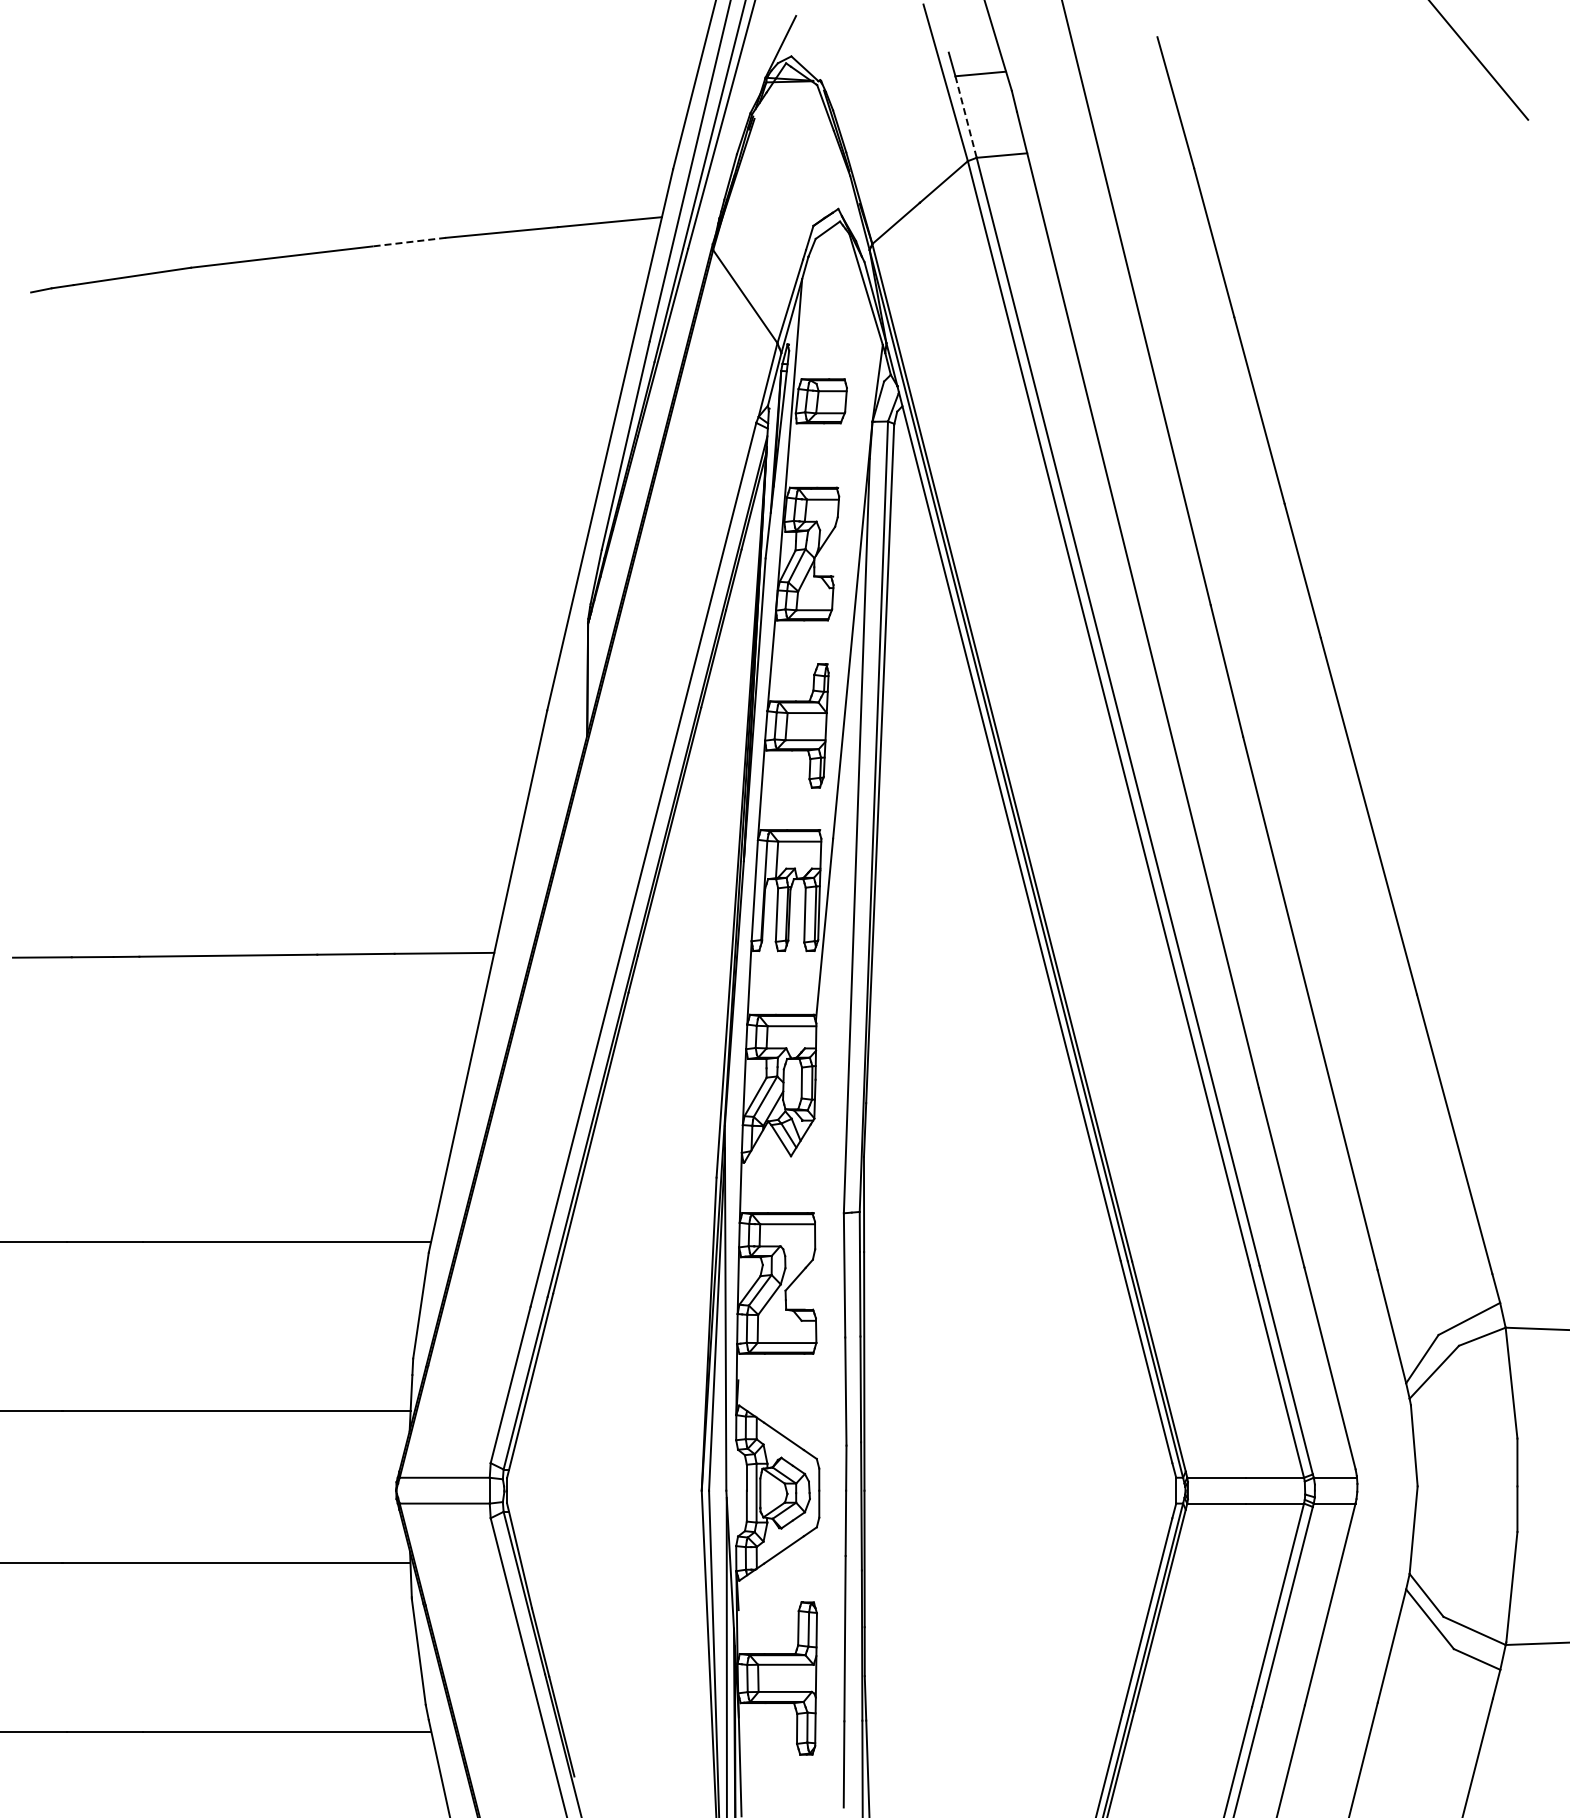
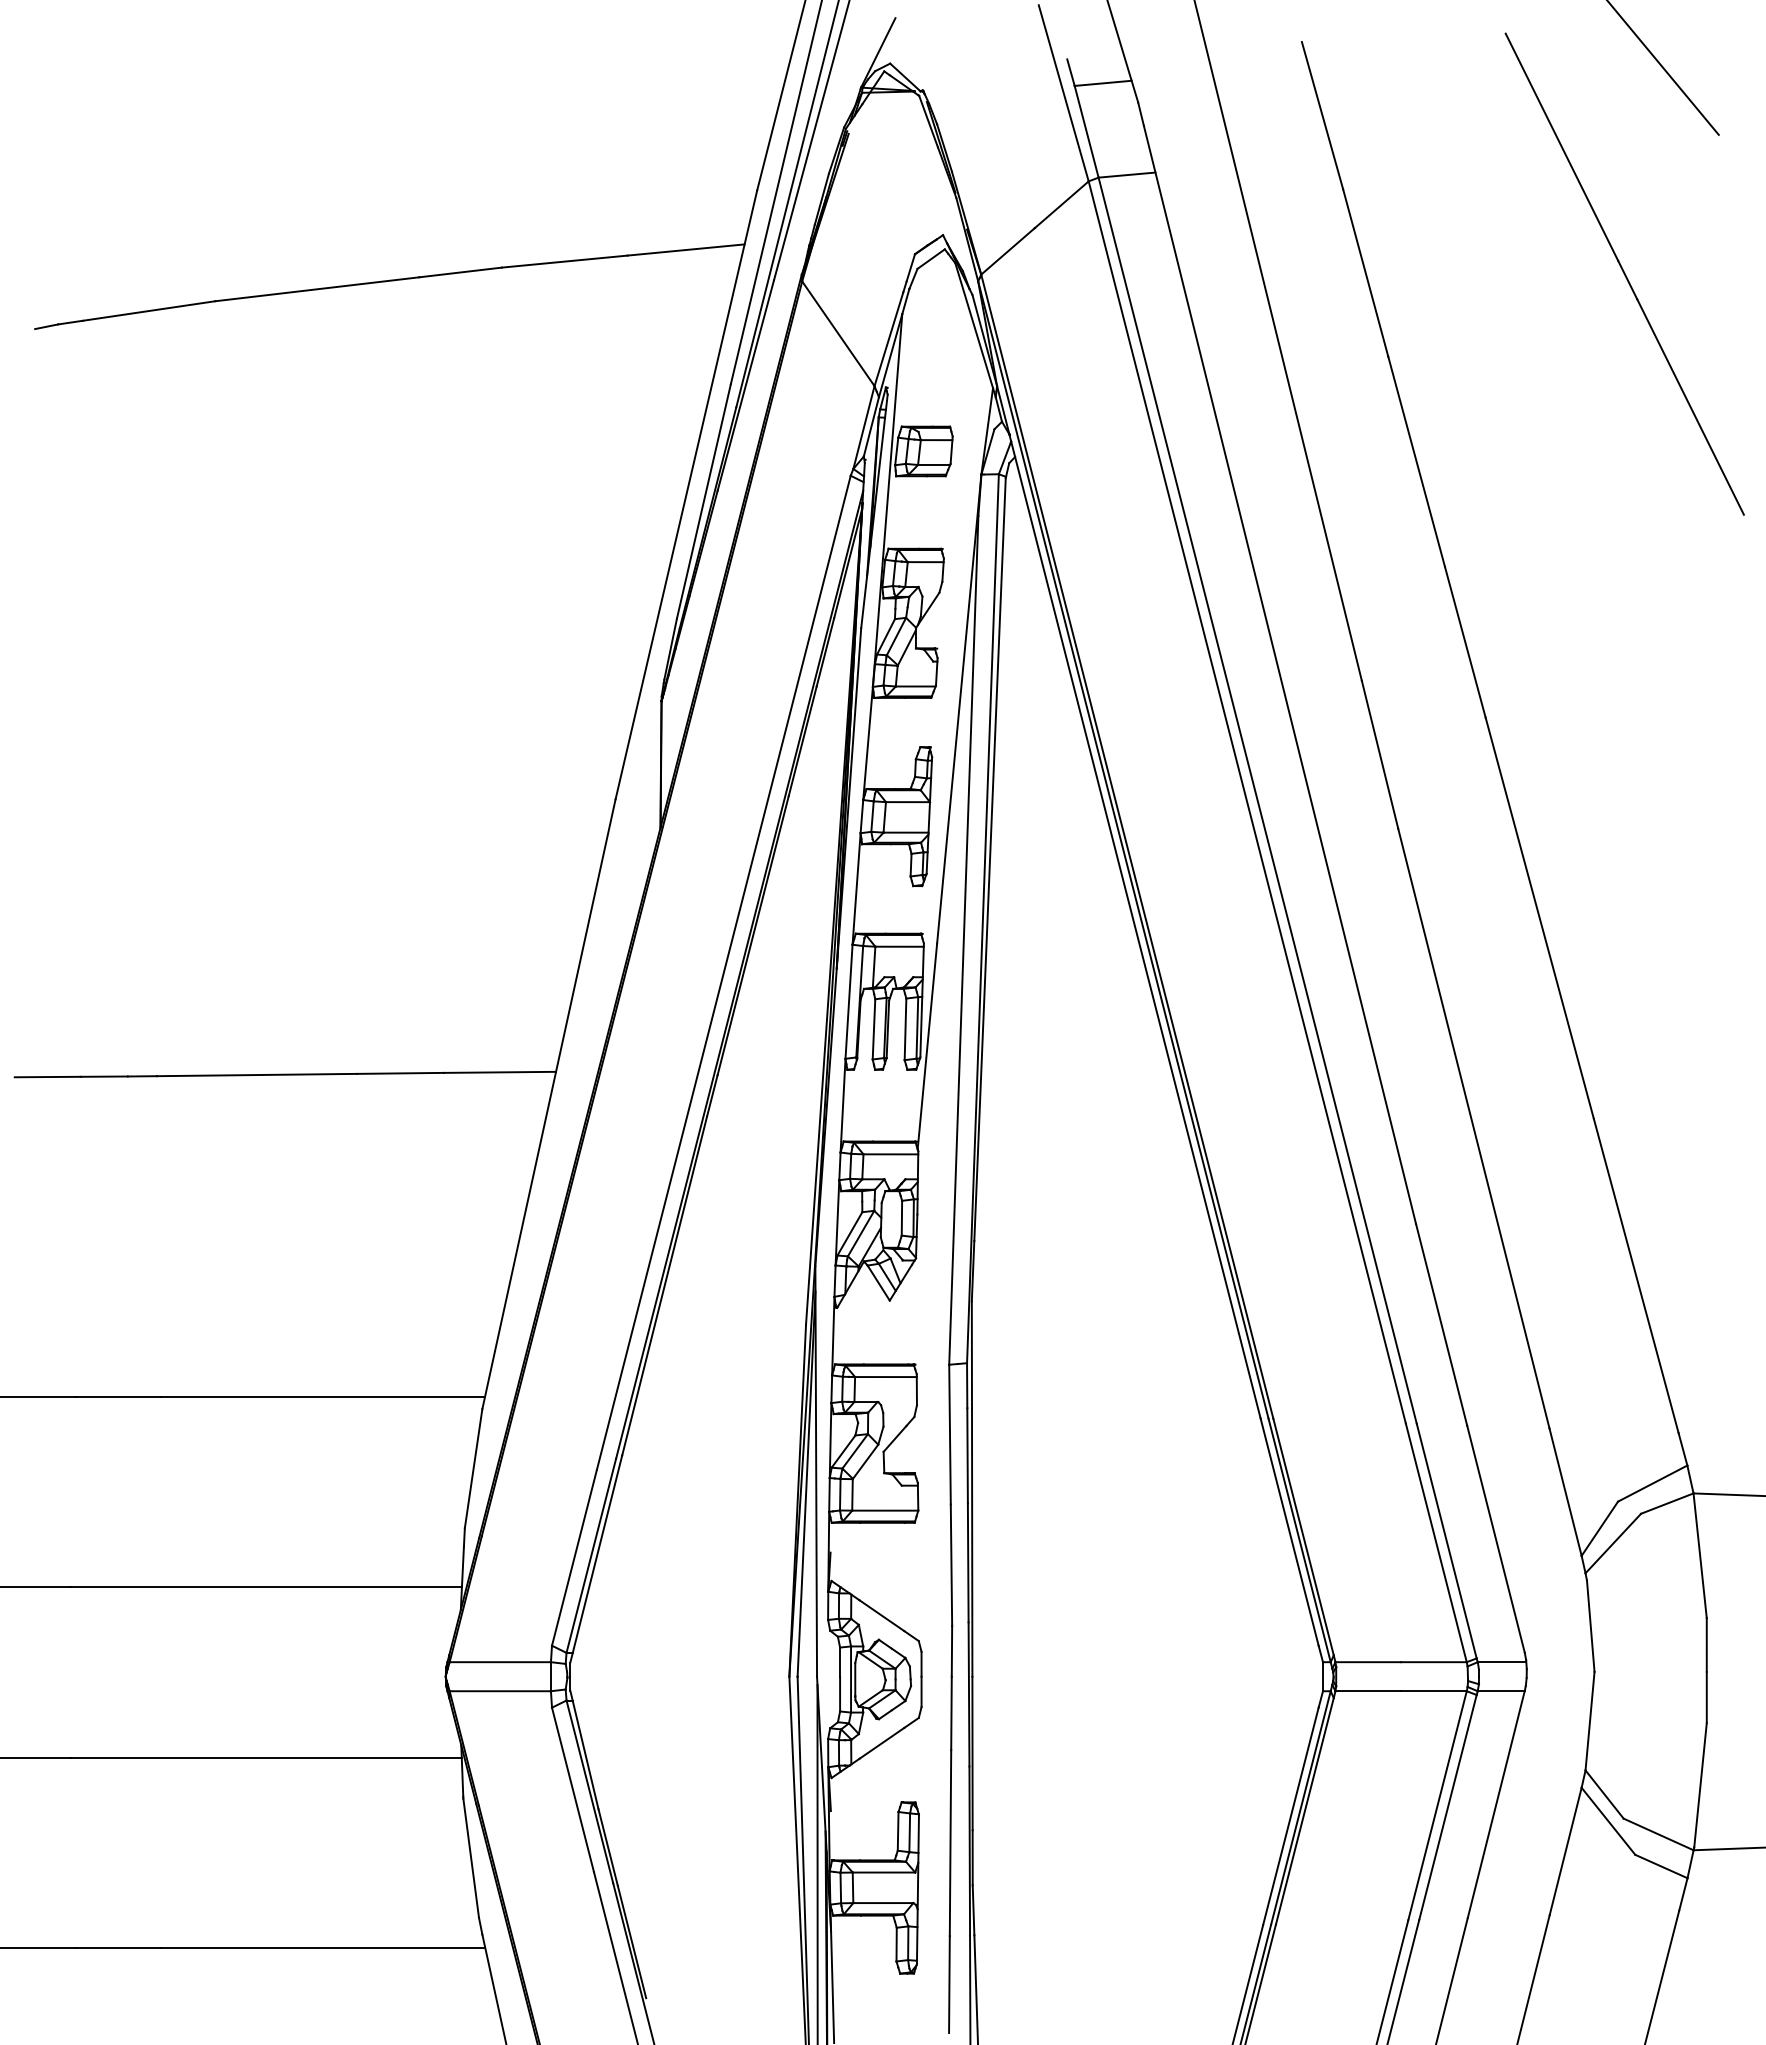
line: (966, 117) -> (1087, 132), dashed -> solid
line: (408, 242) -> (459, 272), dashed -> solid
line: (1444, 243) -> (1624, 274), added

